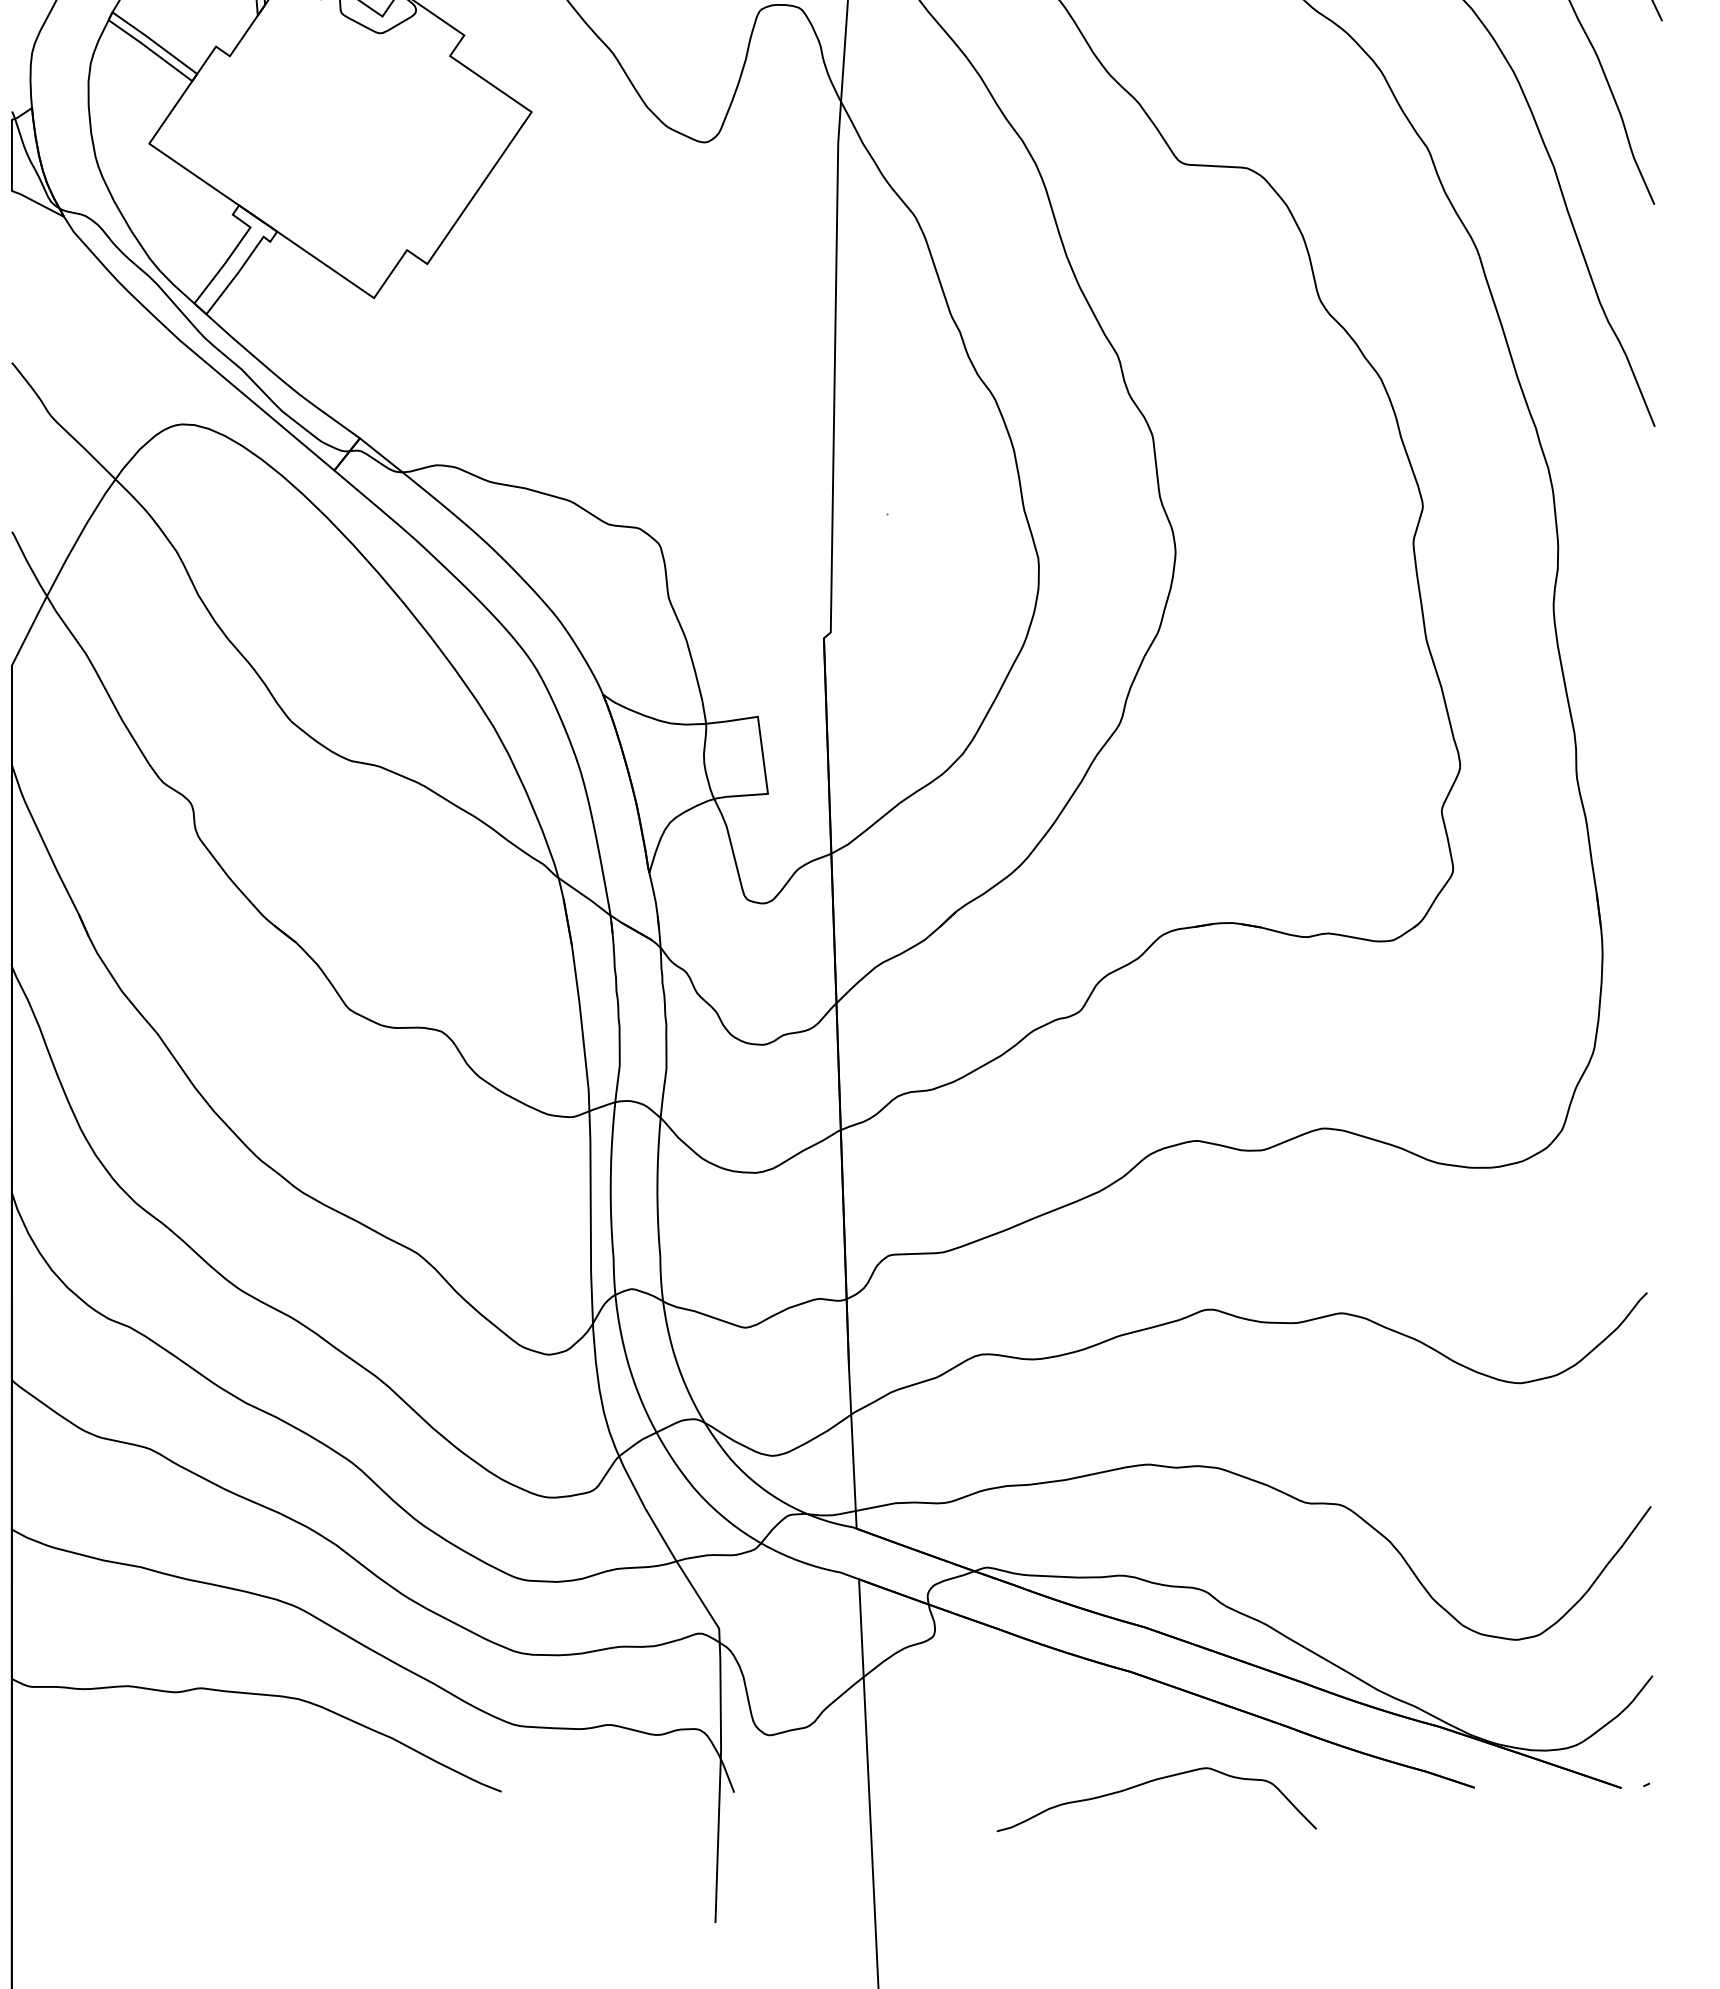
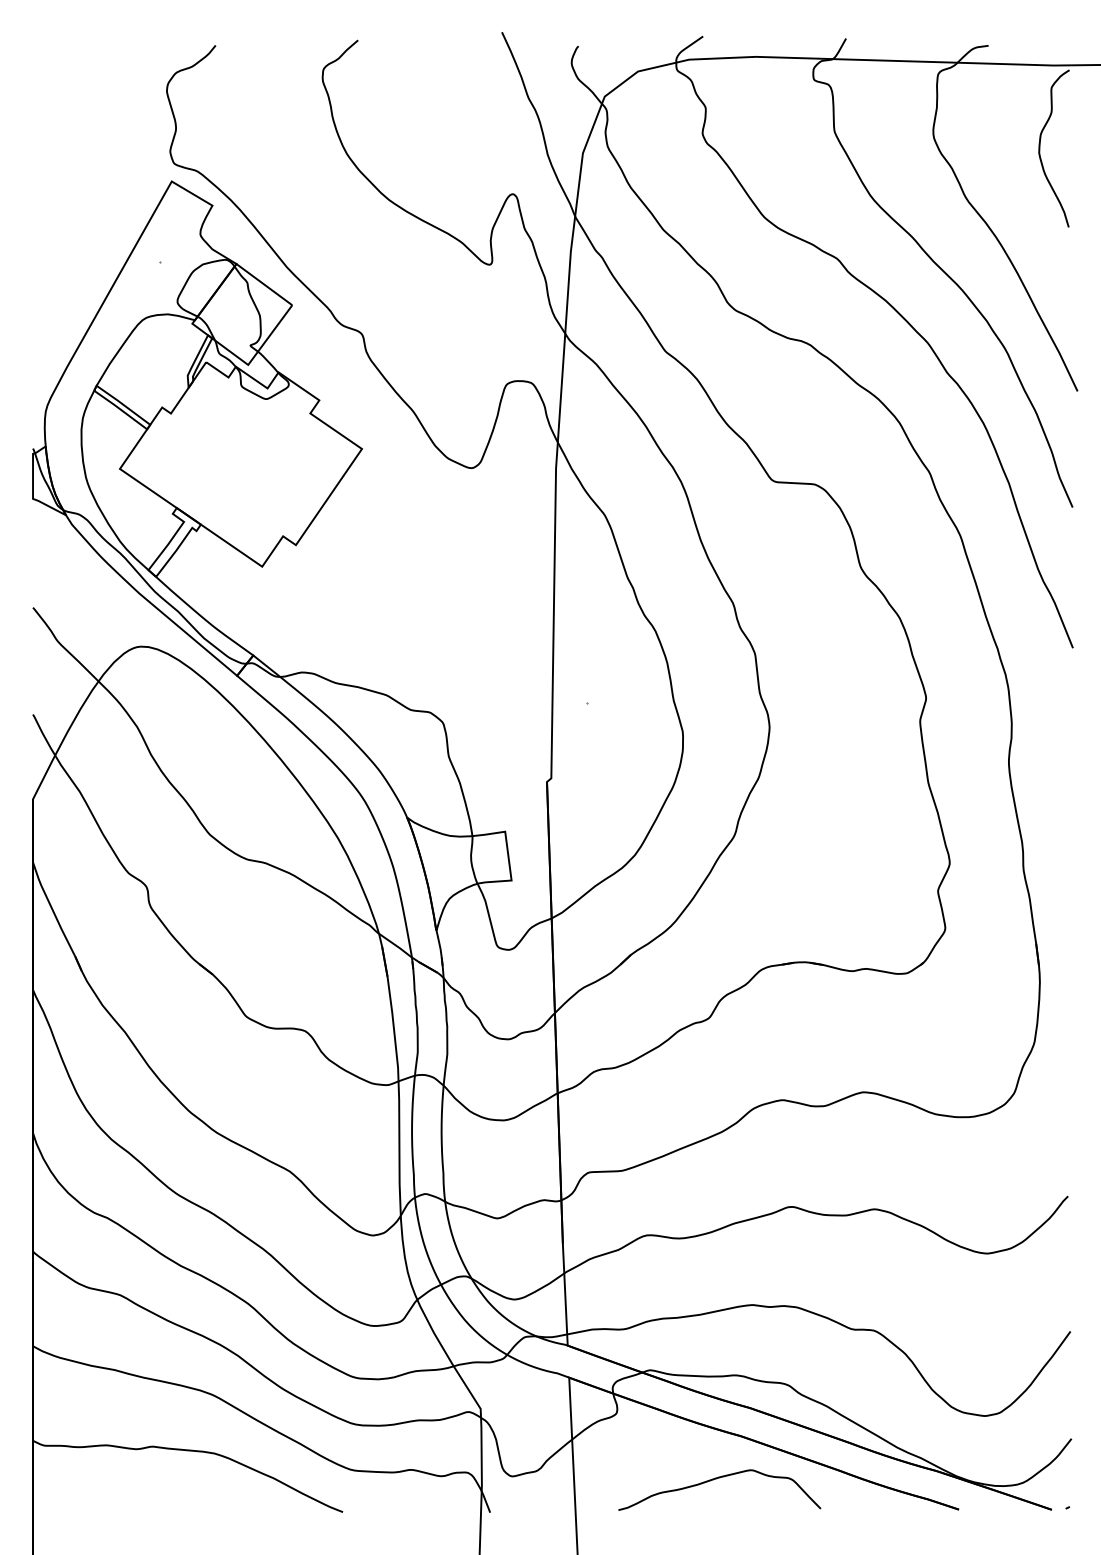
curve: (1151, 1782) -> (716, 1479), moved

